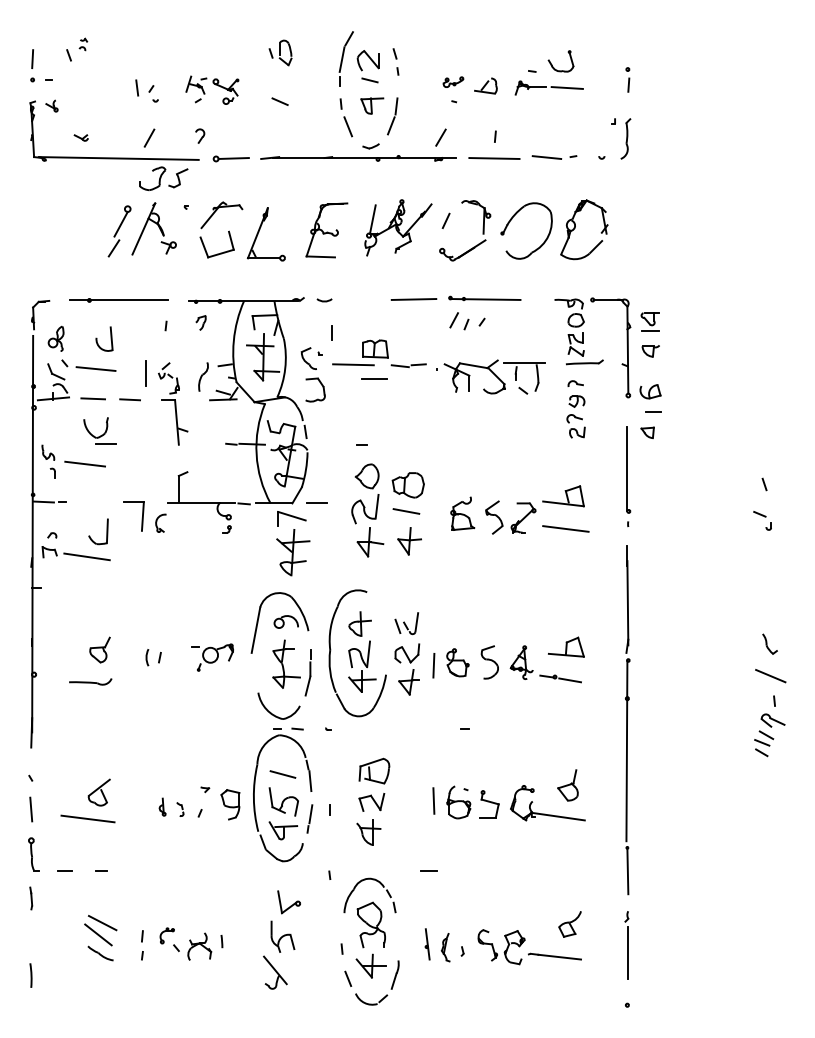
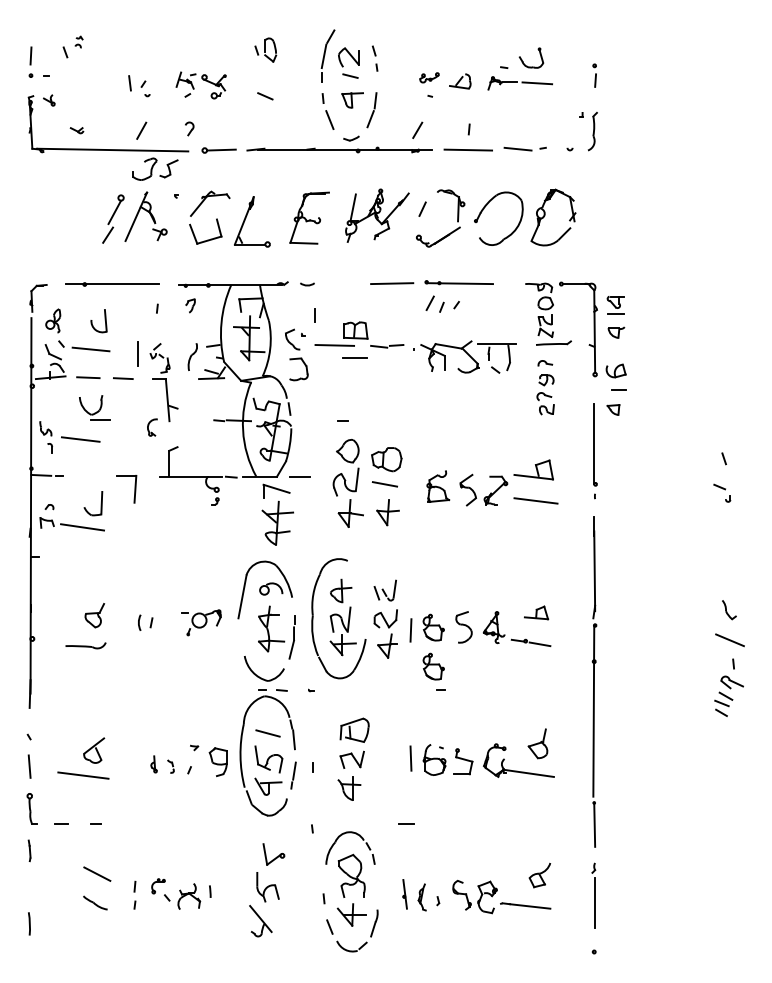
part: (160, 523) -> (152, 427), moved
part: (566, 646) -> (536, 612), size x0.7
part: (457, 703) -> (433, 666), added
line: (97, 935) -> (92, 885), removed

